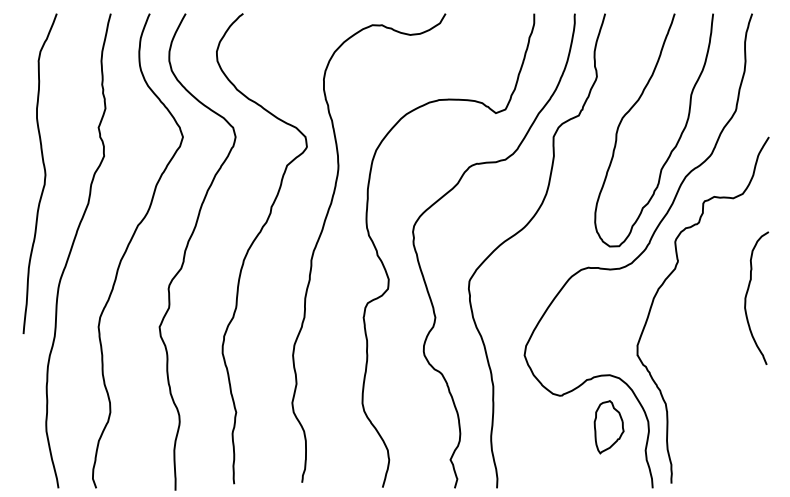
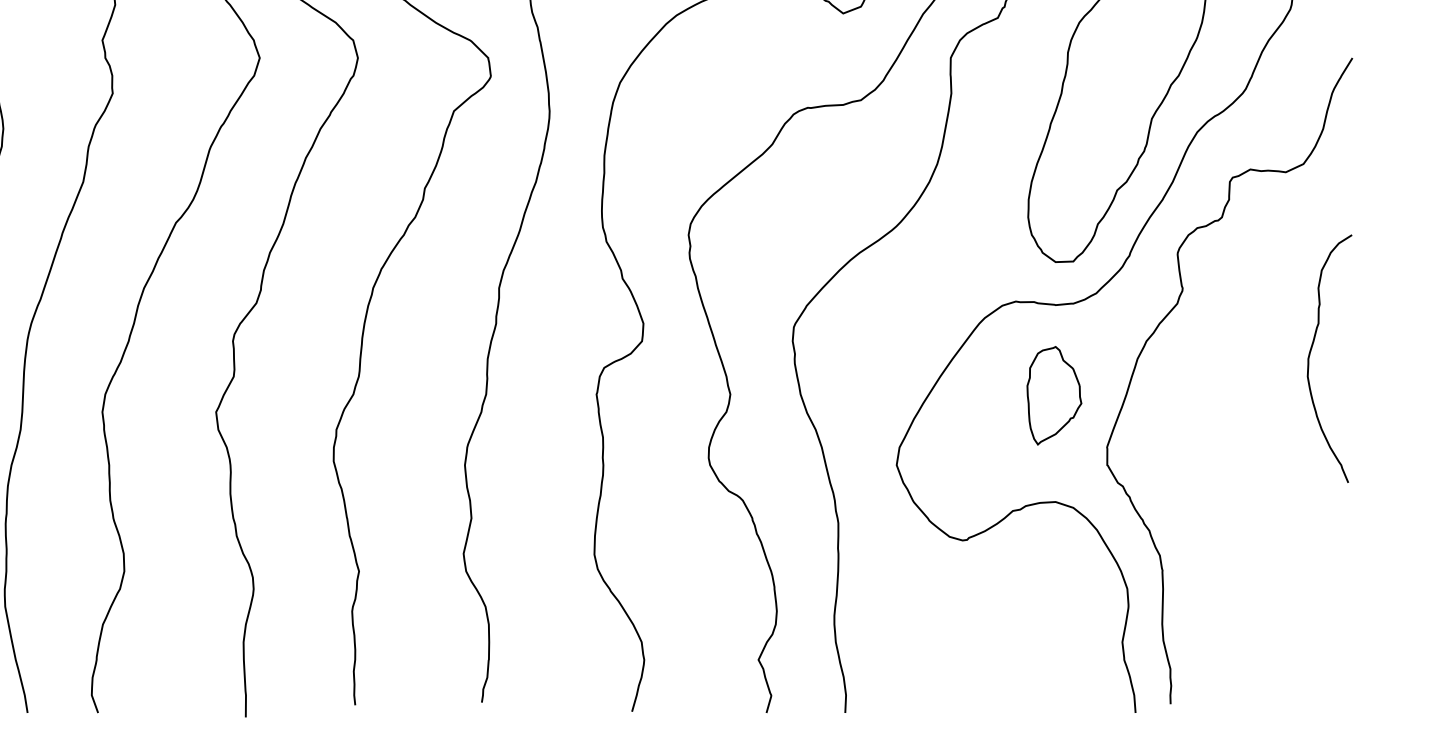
part: (608, 427) -> (1053, 396), moved

